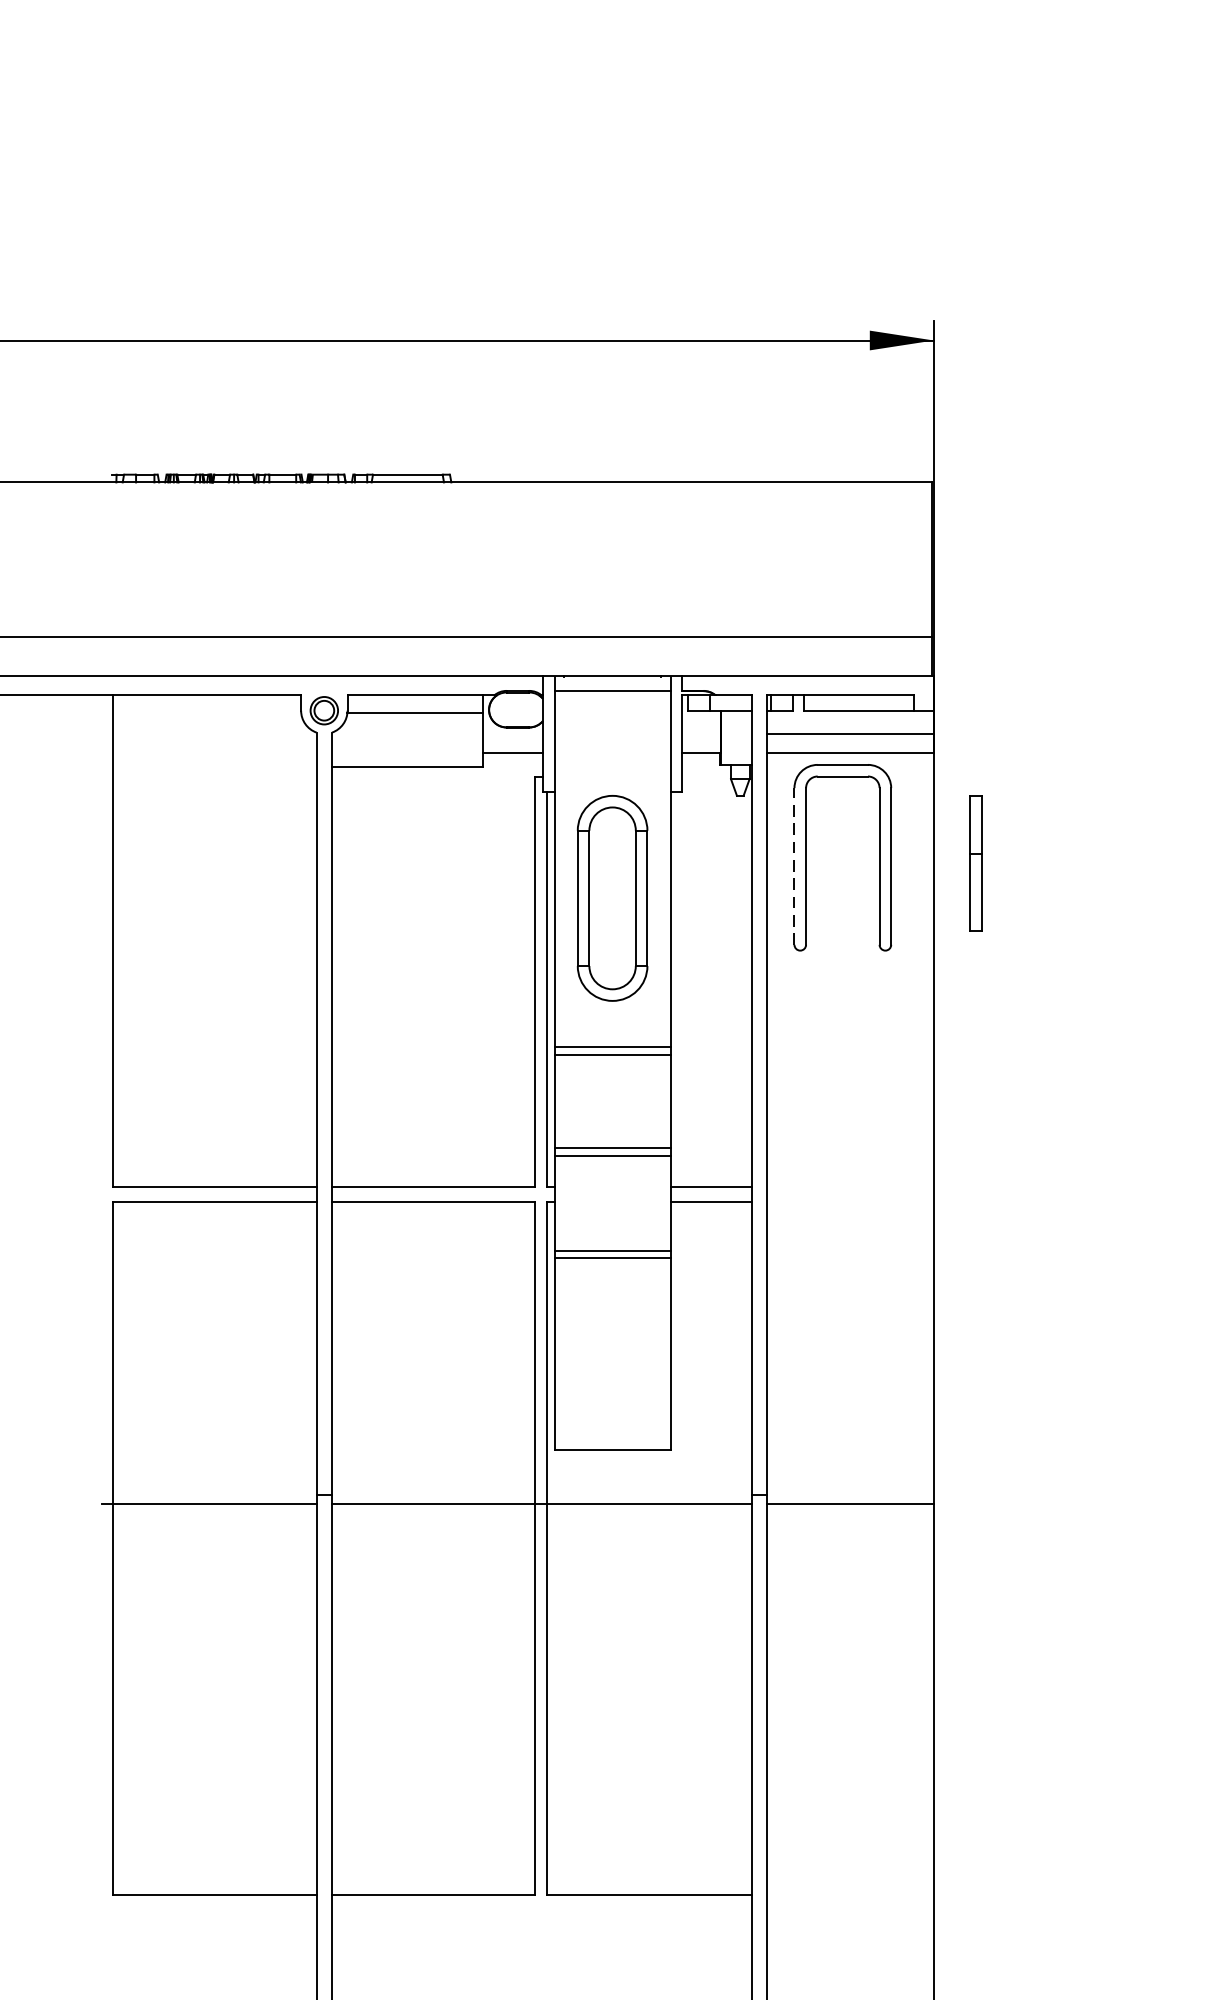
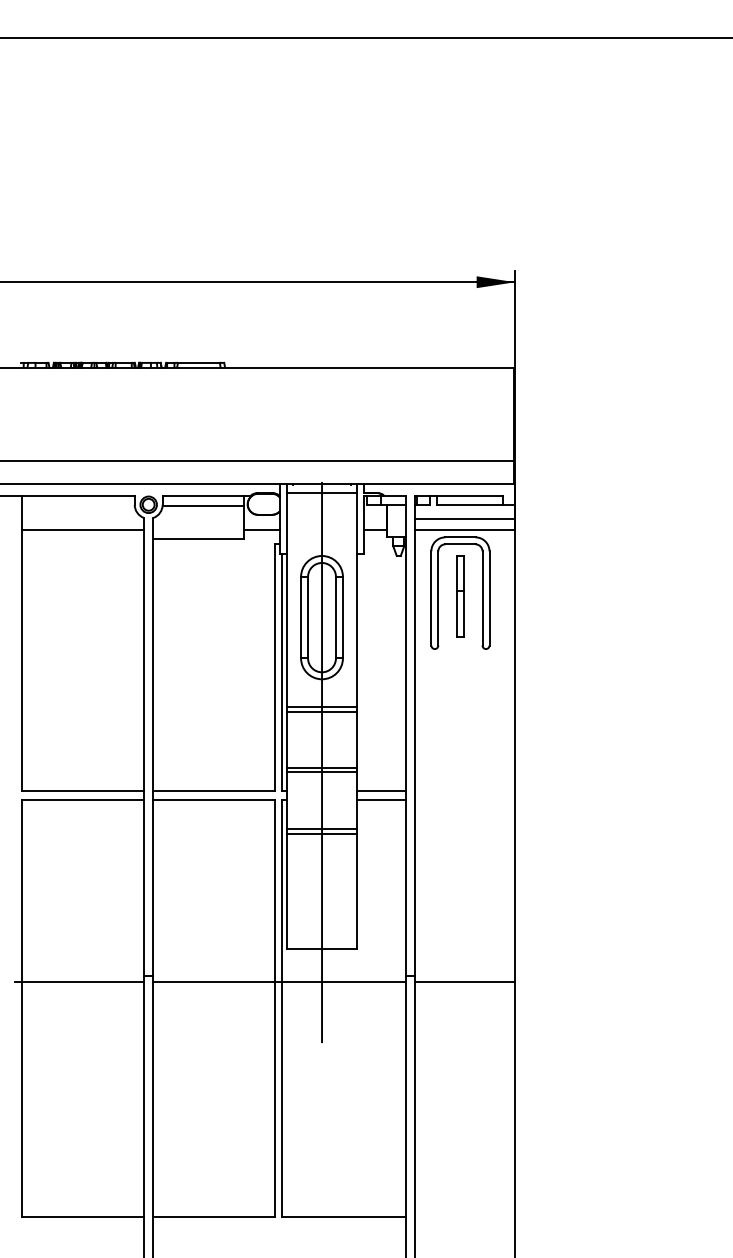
line: (214, 753) -> (82, 530), added
part: (976, 863) -> (460, 596), moved
line: (794, 864) -> (431, 597), dashed -> solid
line: (613, 1139) -> (322, 762), added

